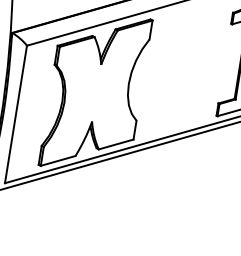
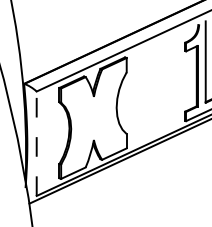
line: (15, 114) -> (36, 143), solid -> dashed

